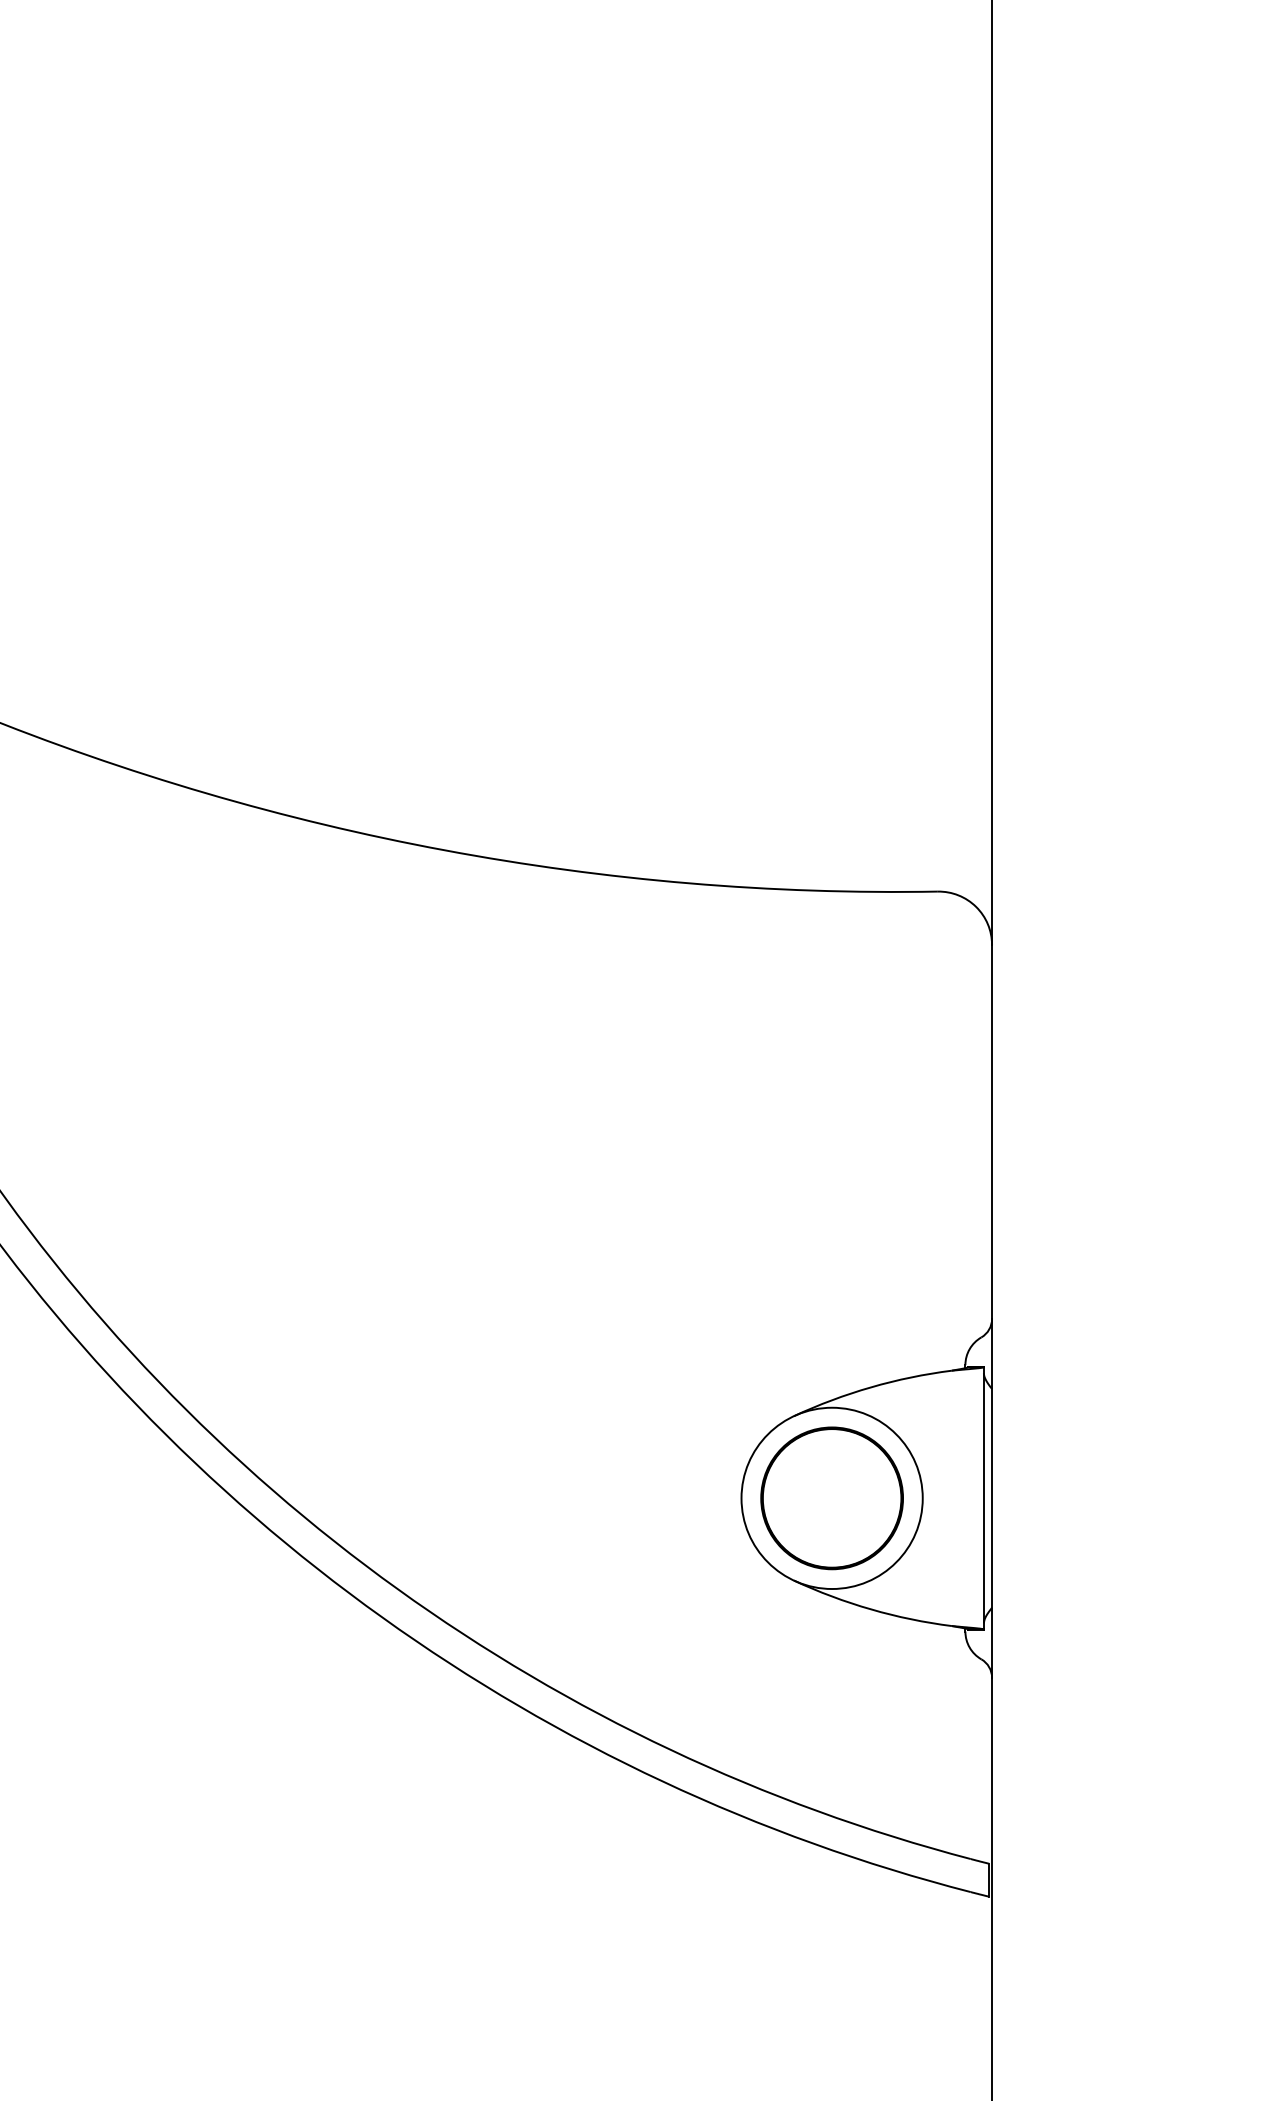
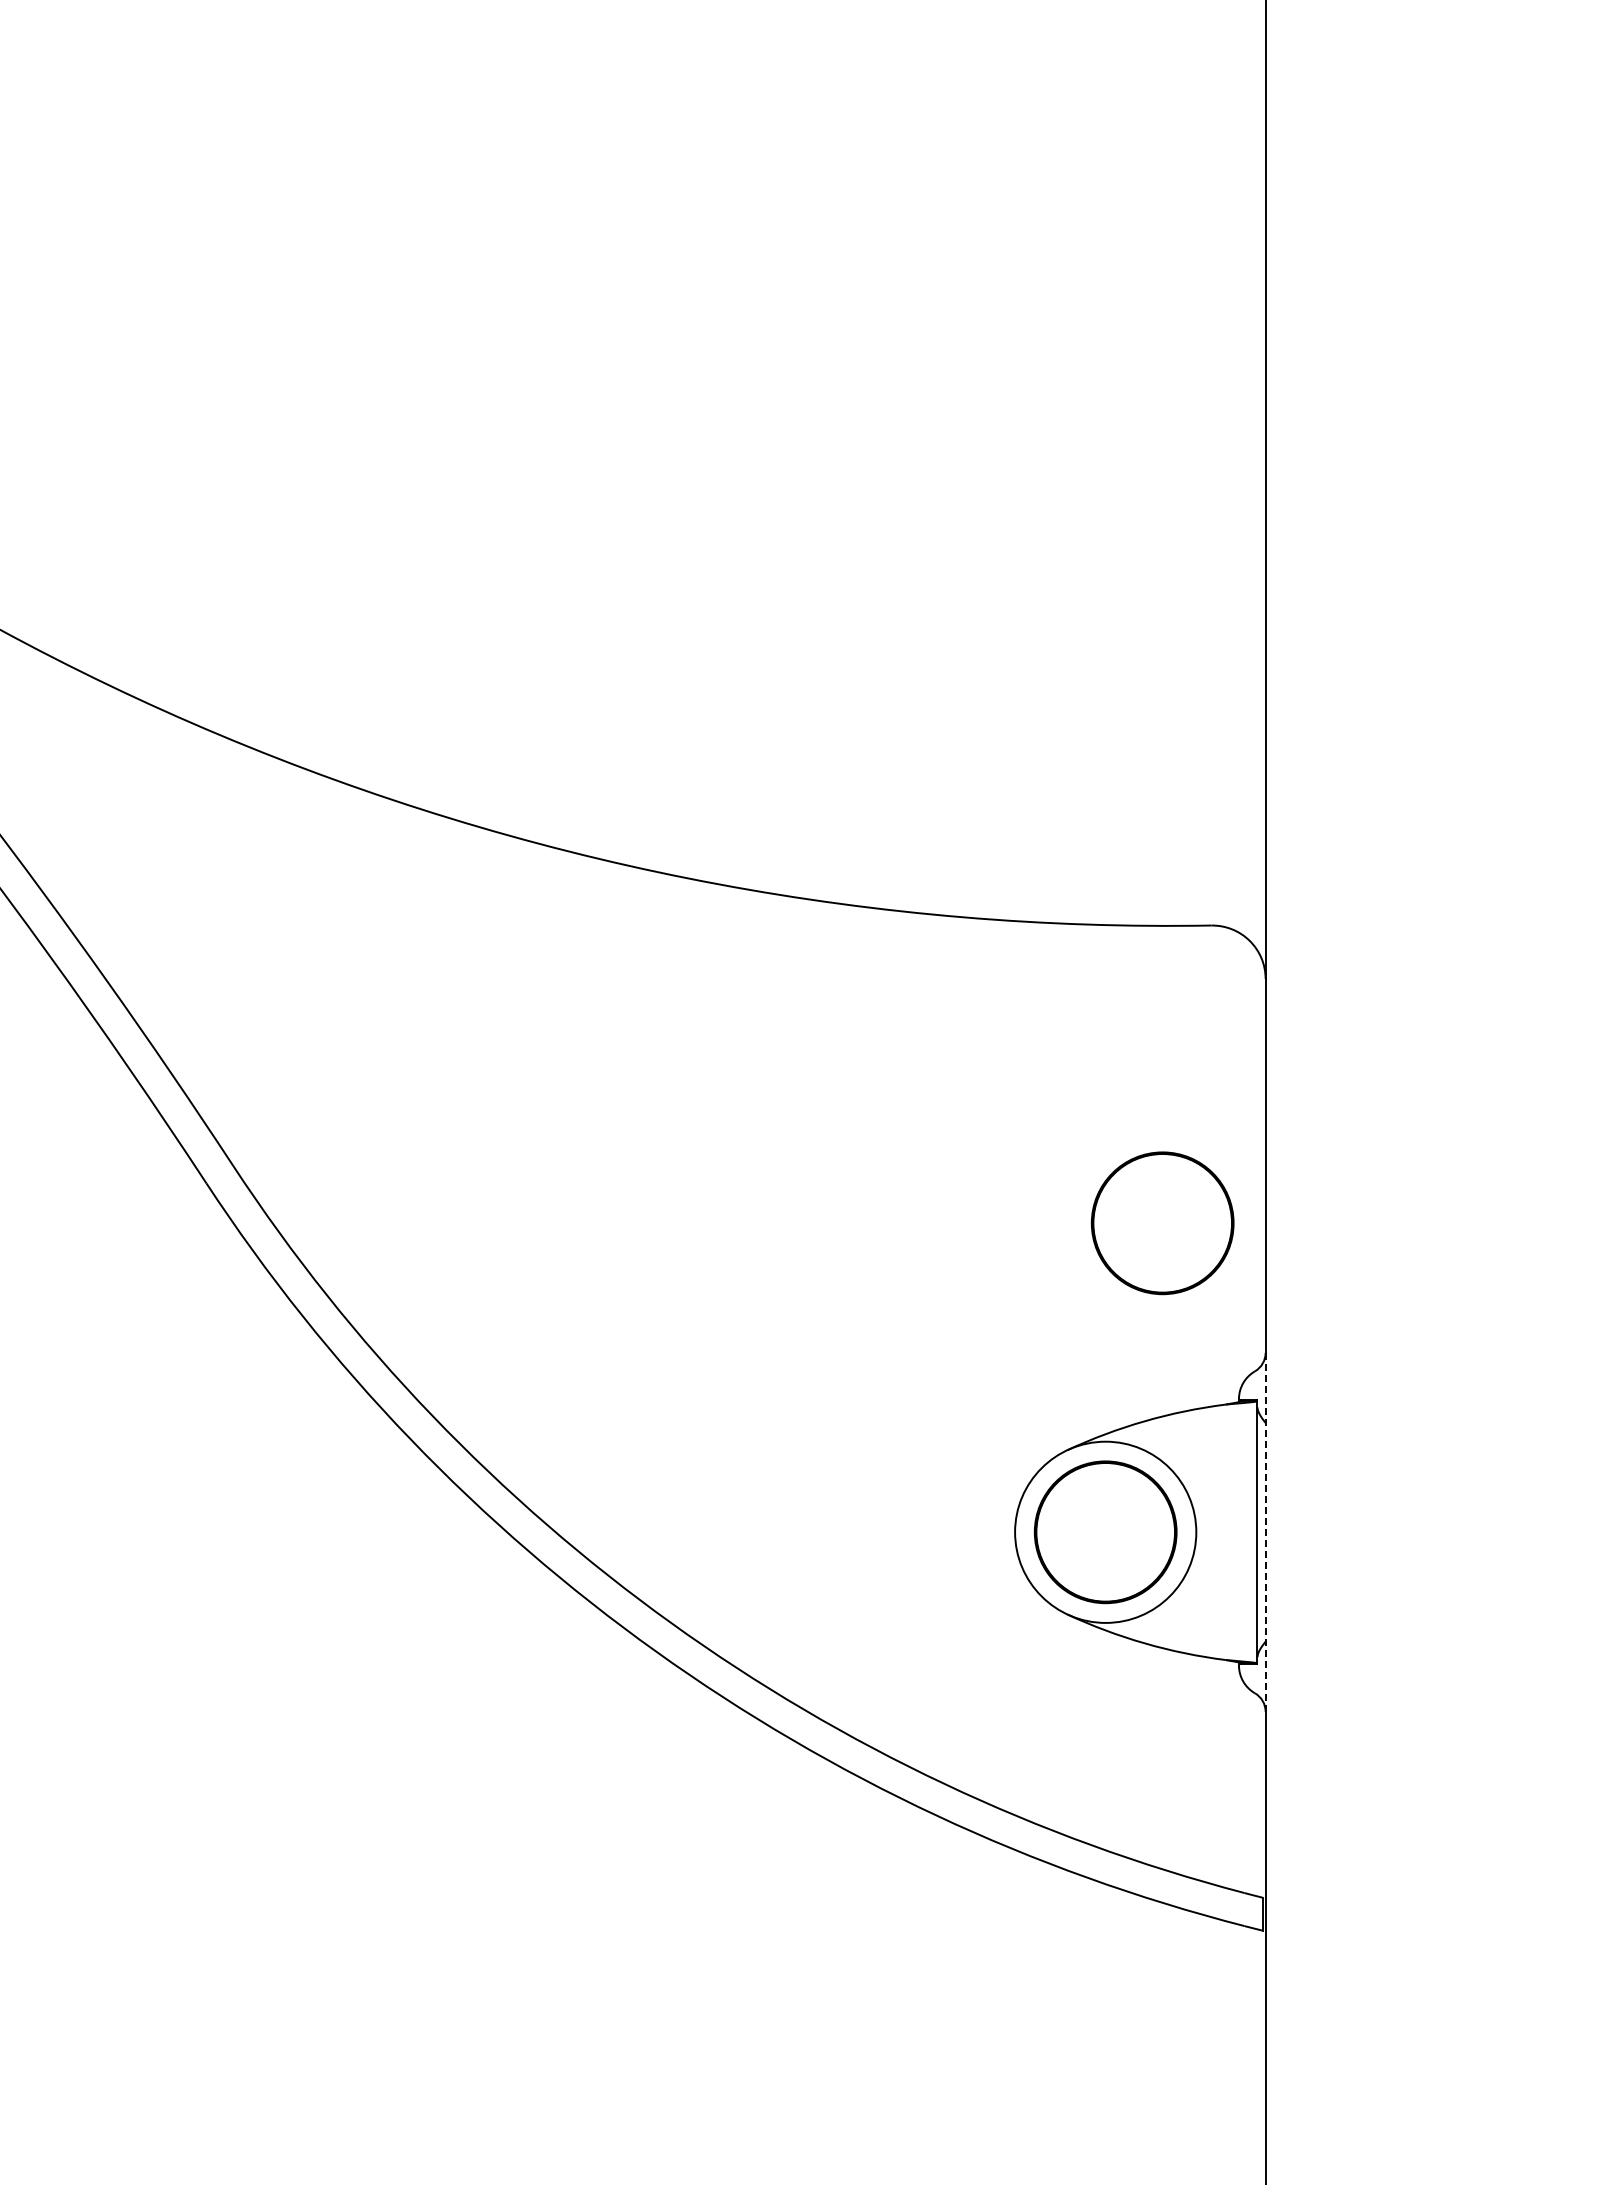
part: (888, 1189) -> (1162, 1223), added
line: (991, 1498) -> (1265, 1532), solid -> dashed

